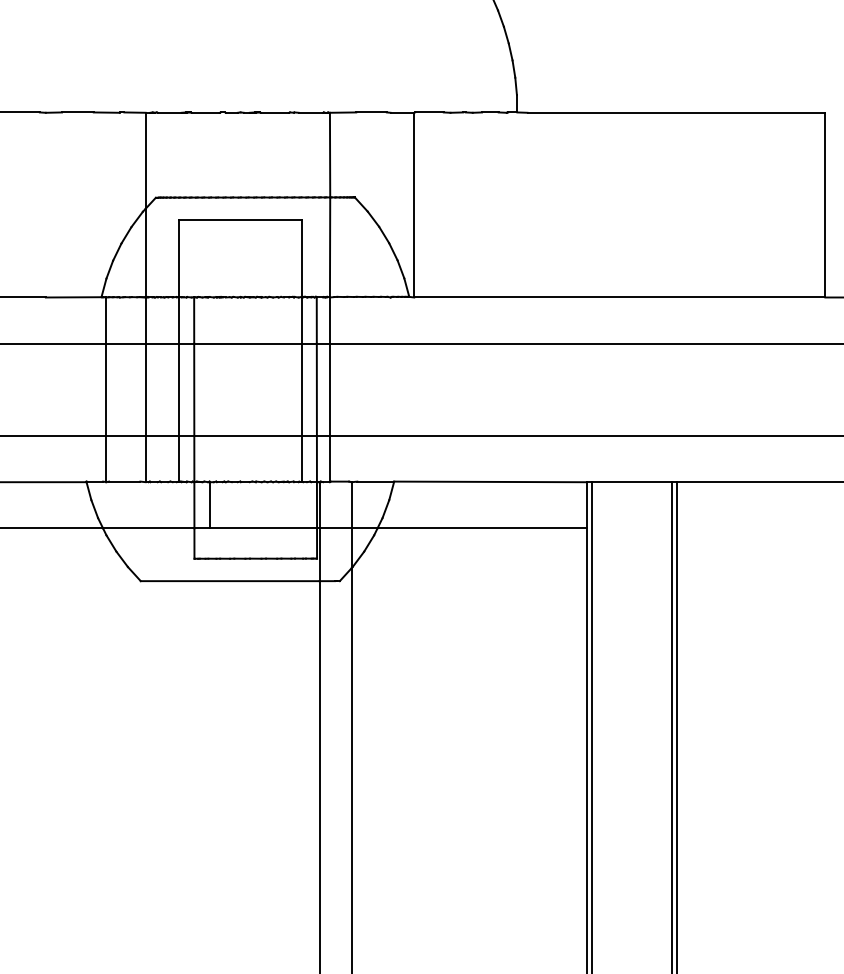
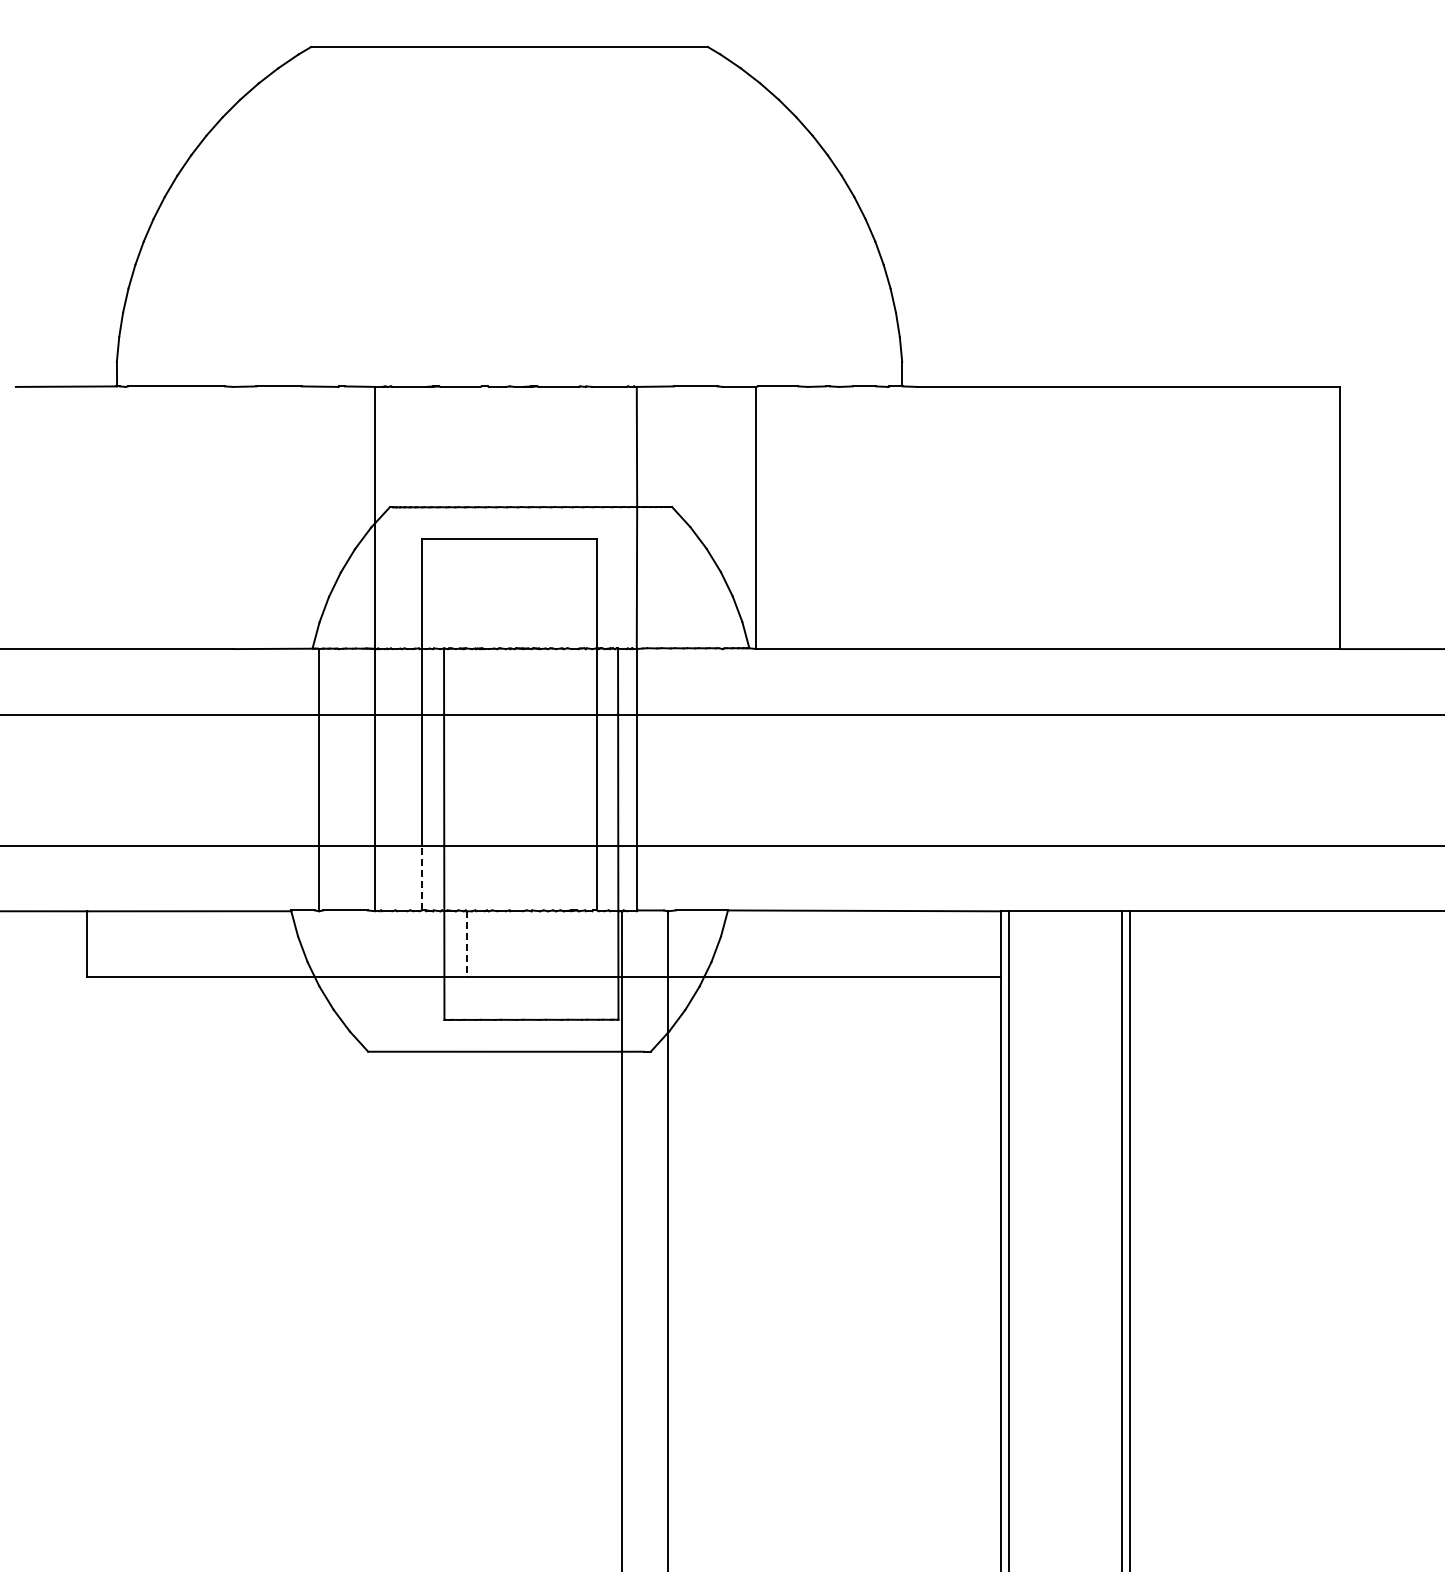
line: (178, 458) -> (422, 877), solid -> dashed
line: (209, 505) -> (466, 944), solid -> dashed

